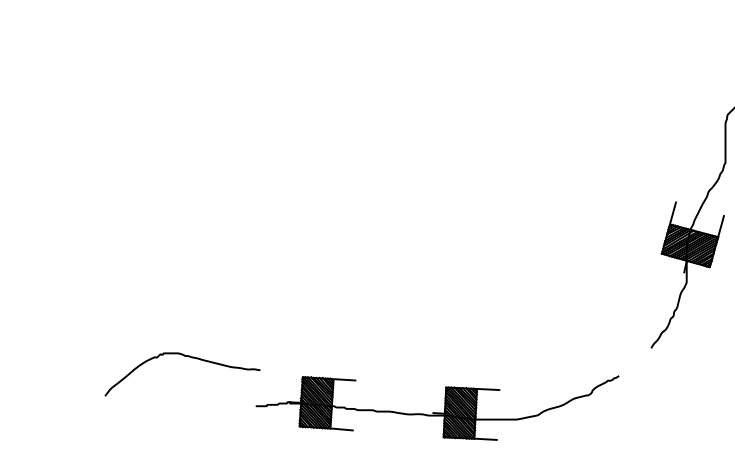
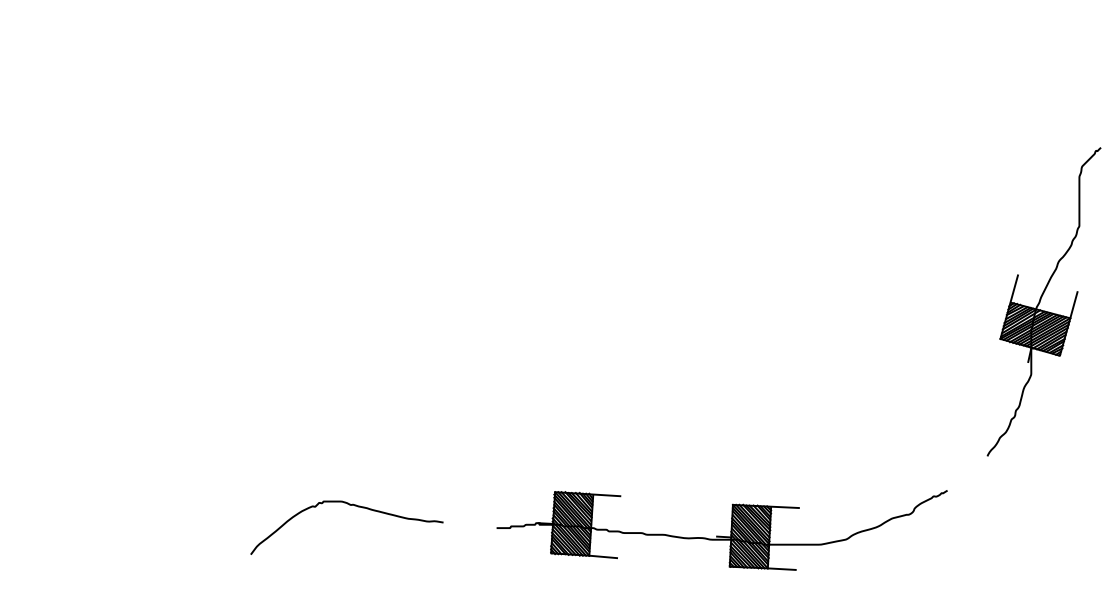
curve: (184, 356) -> (349, 505), moved

